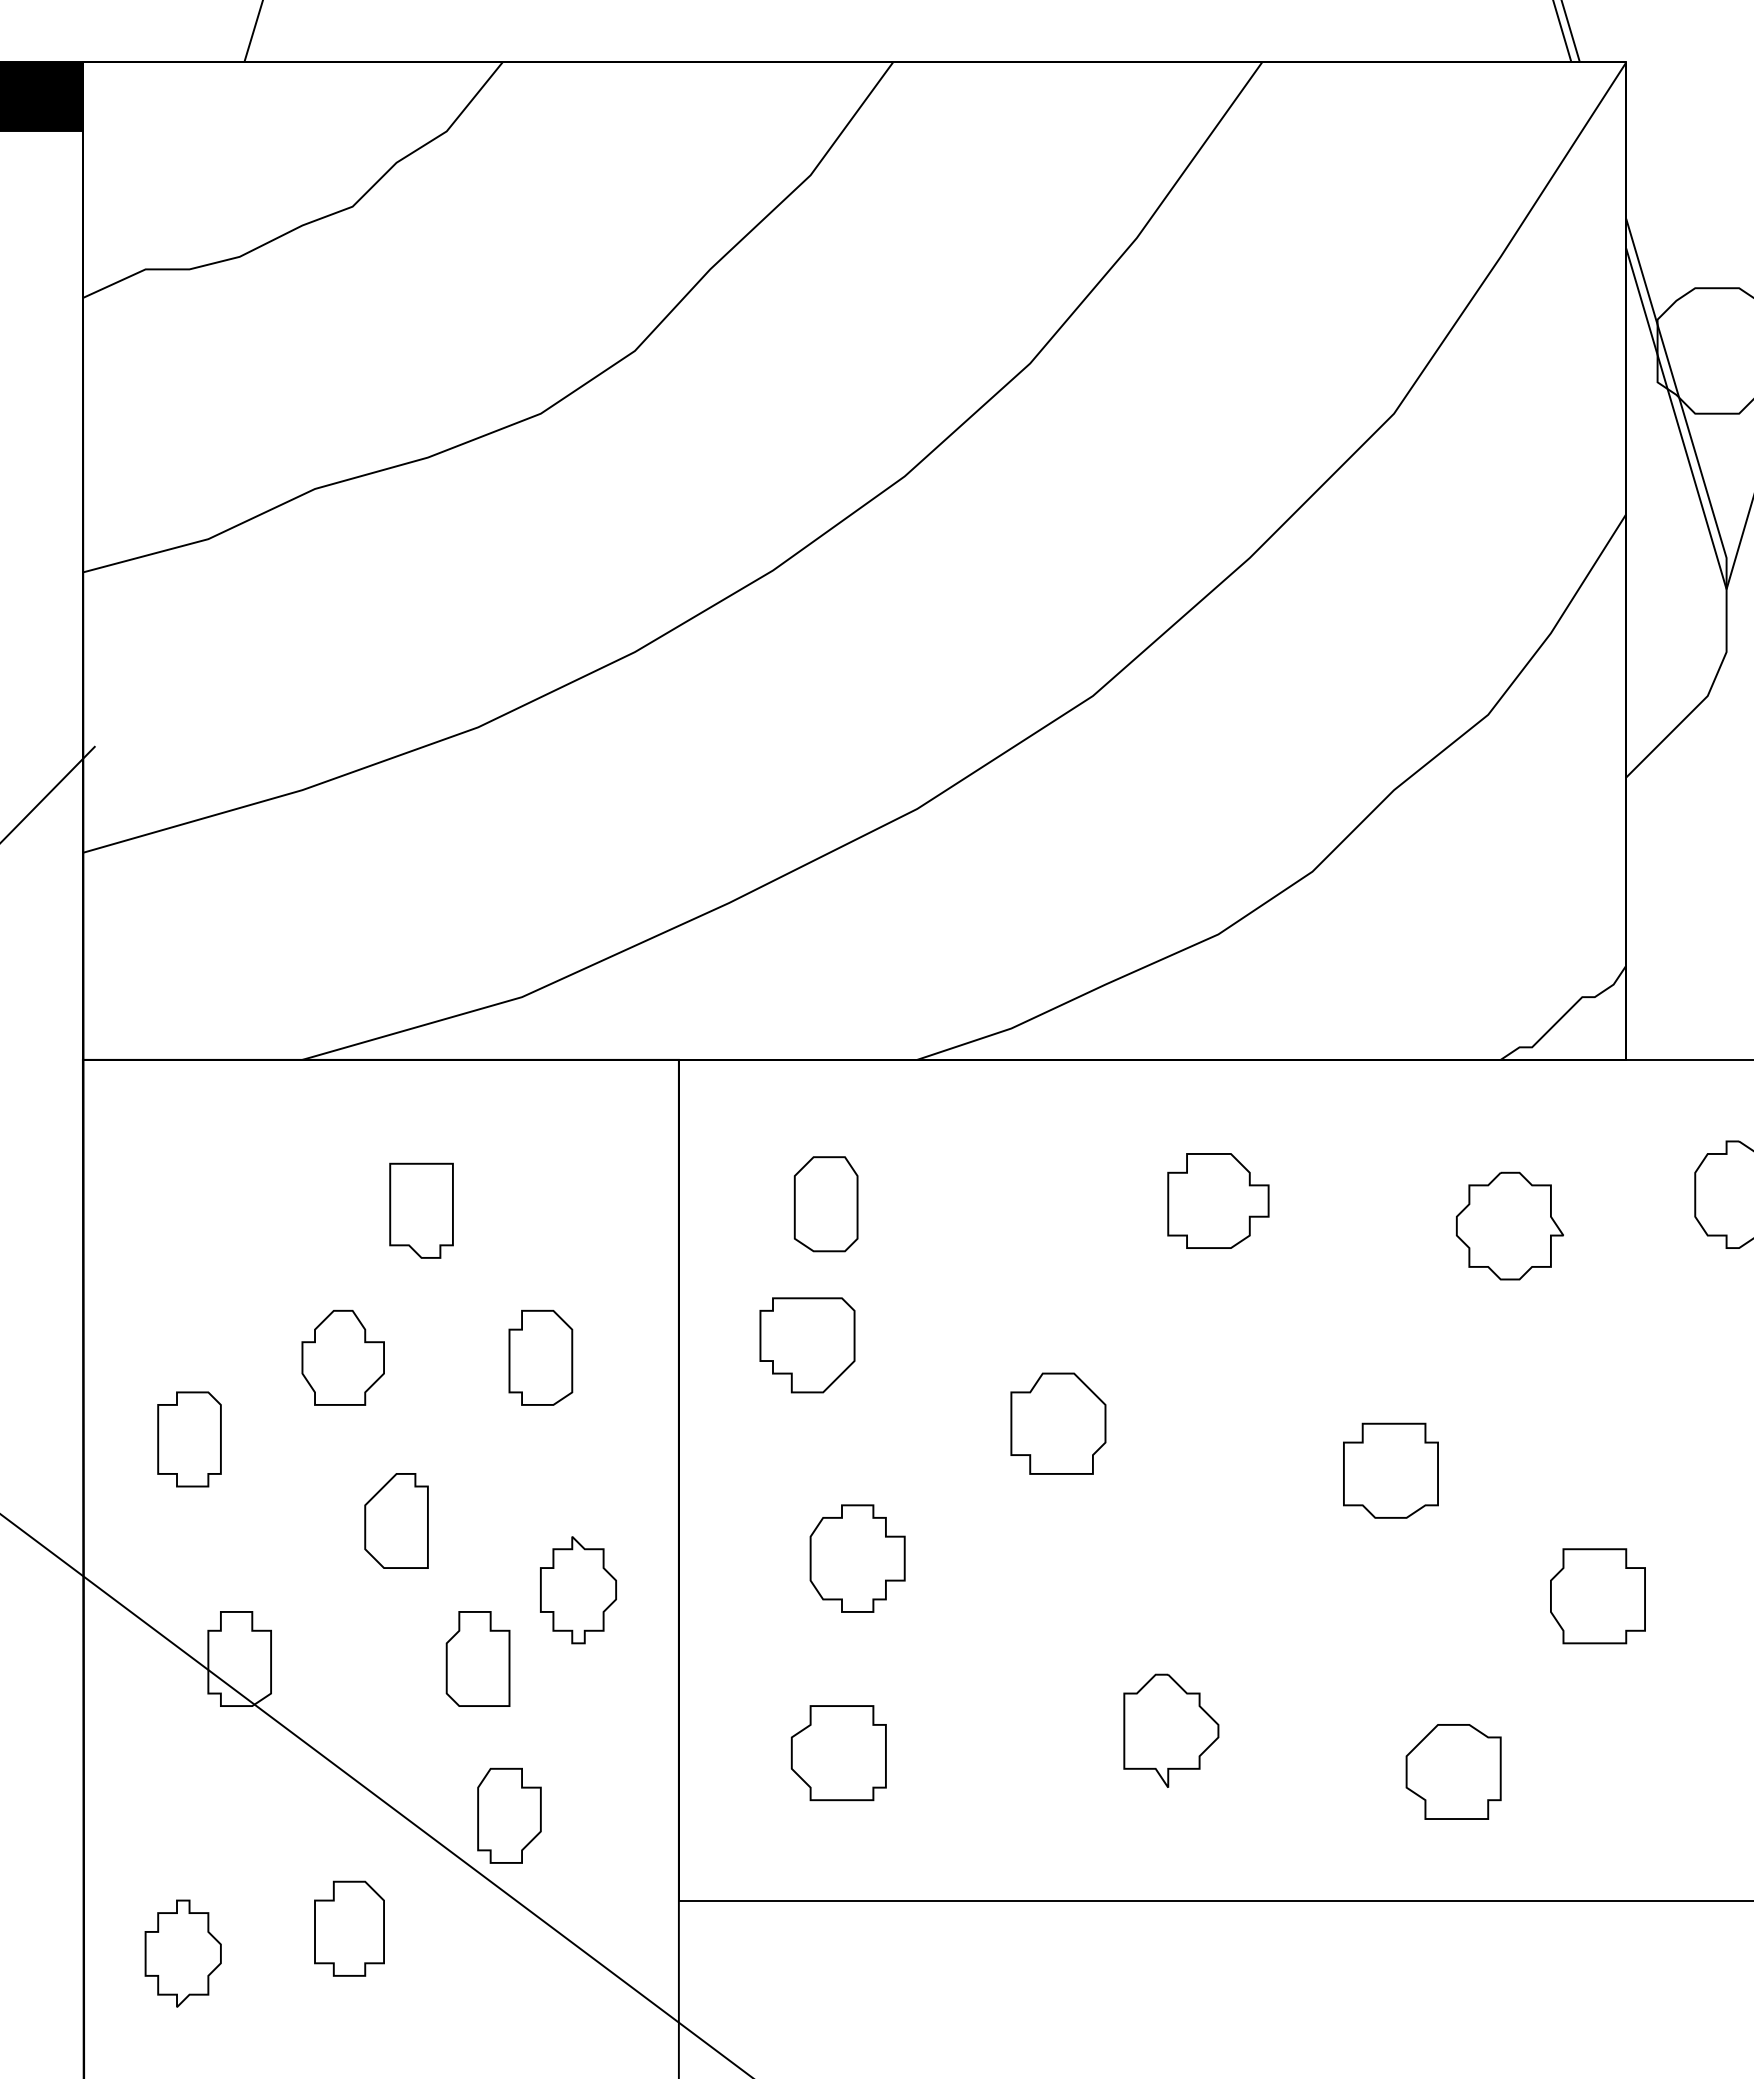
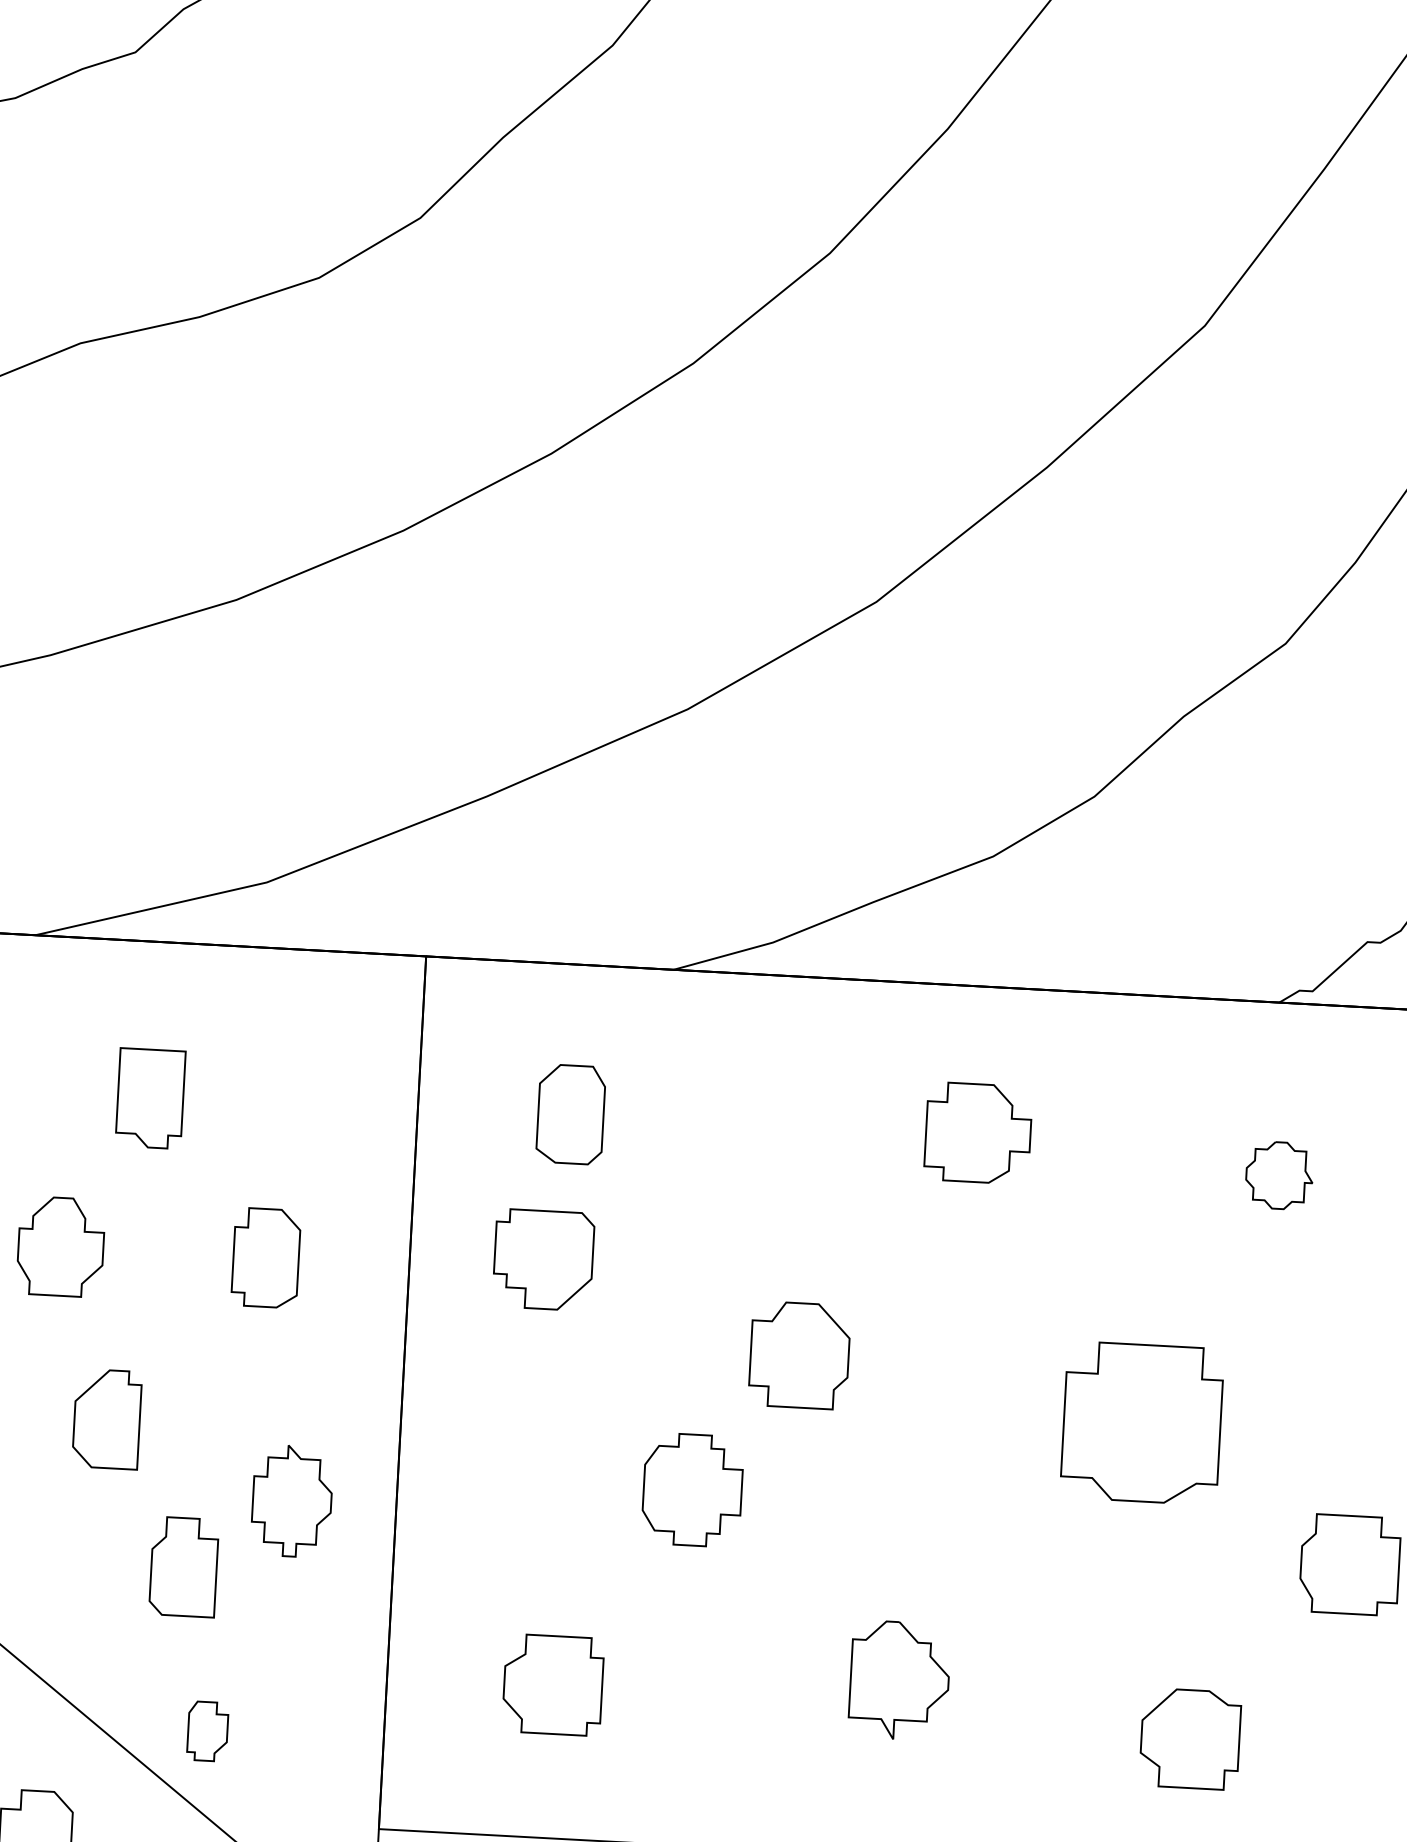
part: (1509, 1225) -> (1279, 1175), size x0.6
part: (1390, 1470) -> (1141, 1422), size x1.6
part: (857, 1558) -> (692, 1489), moved
part: (509, 1815) -> (207, 1731), size x0.6

